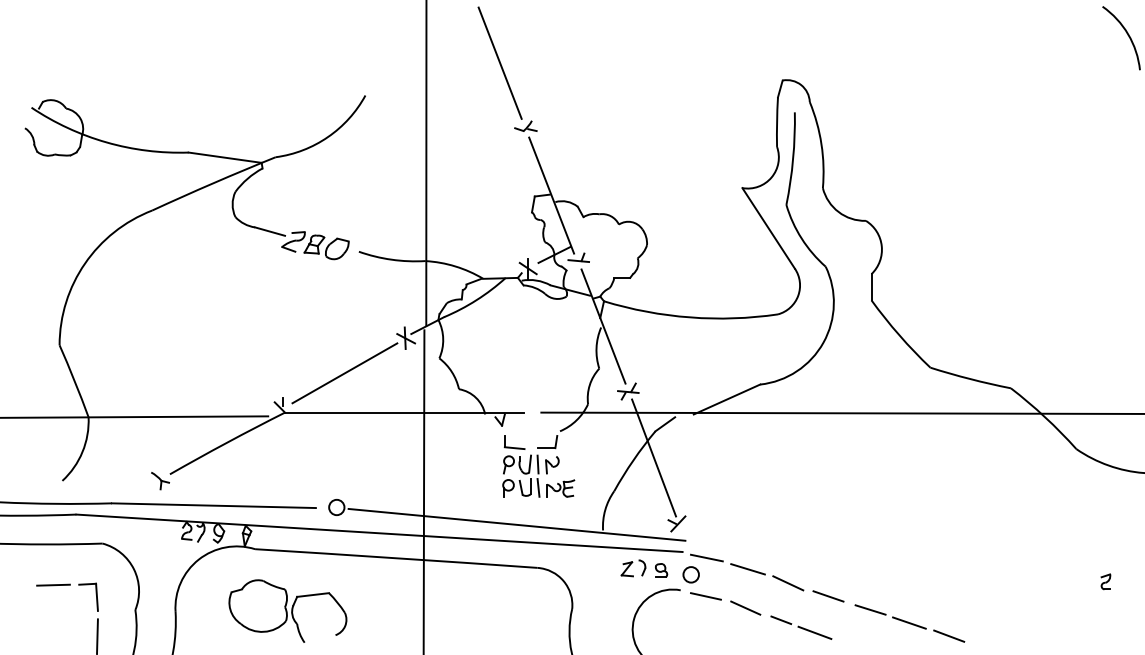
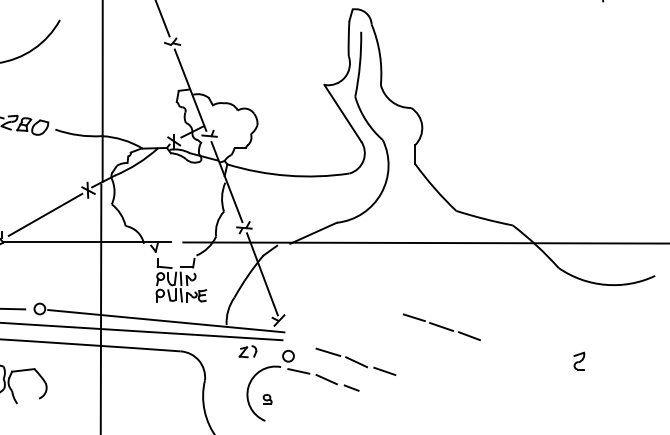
line: (706, 557) -> (299, 344), removed
part: (661, 570) -> (267, 399), moved
part: (1105, 581) -> (579, 360), size x1.6
part: (909, 623) -> (441, 327), moved
line: (814, 632) -> (374, 396), removed

